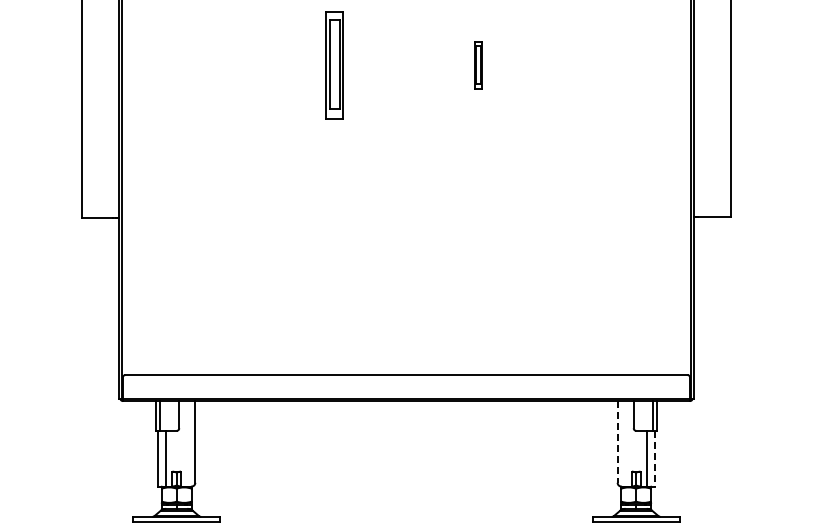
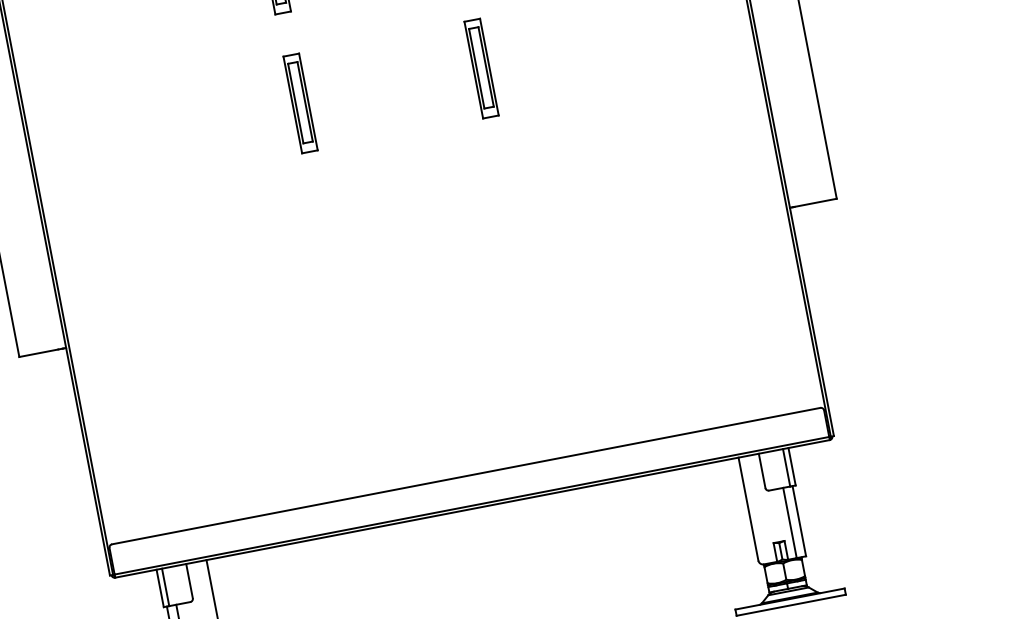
part: (334, 65) -> (300, 103), size x0.71
part: (478, 65) -> (481, 68), size x1.67
line: (617, 441) -> (748, 508), dashed -> solid
line: (654, 458) -> (798, 521), dashed -> solid

